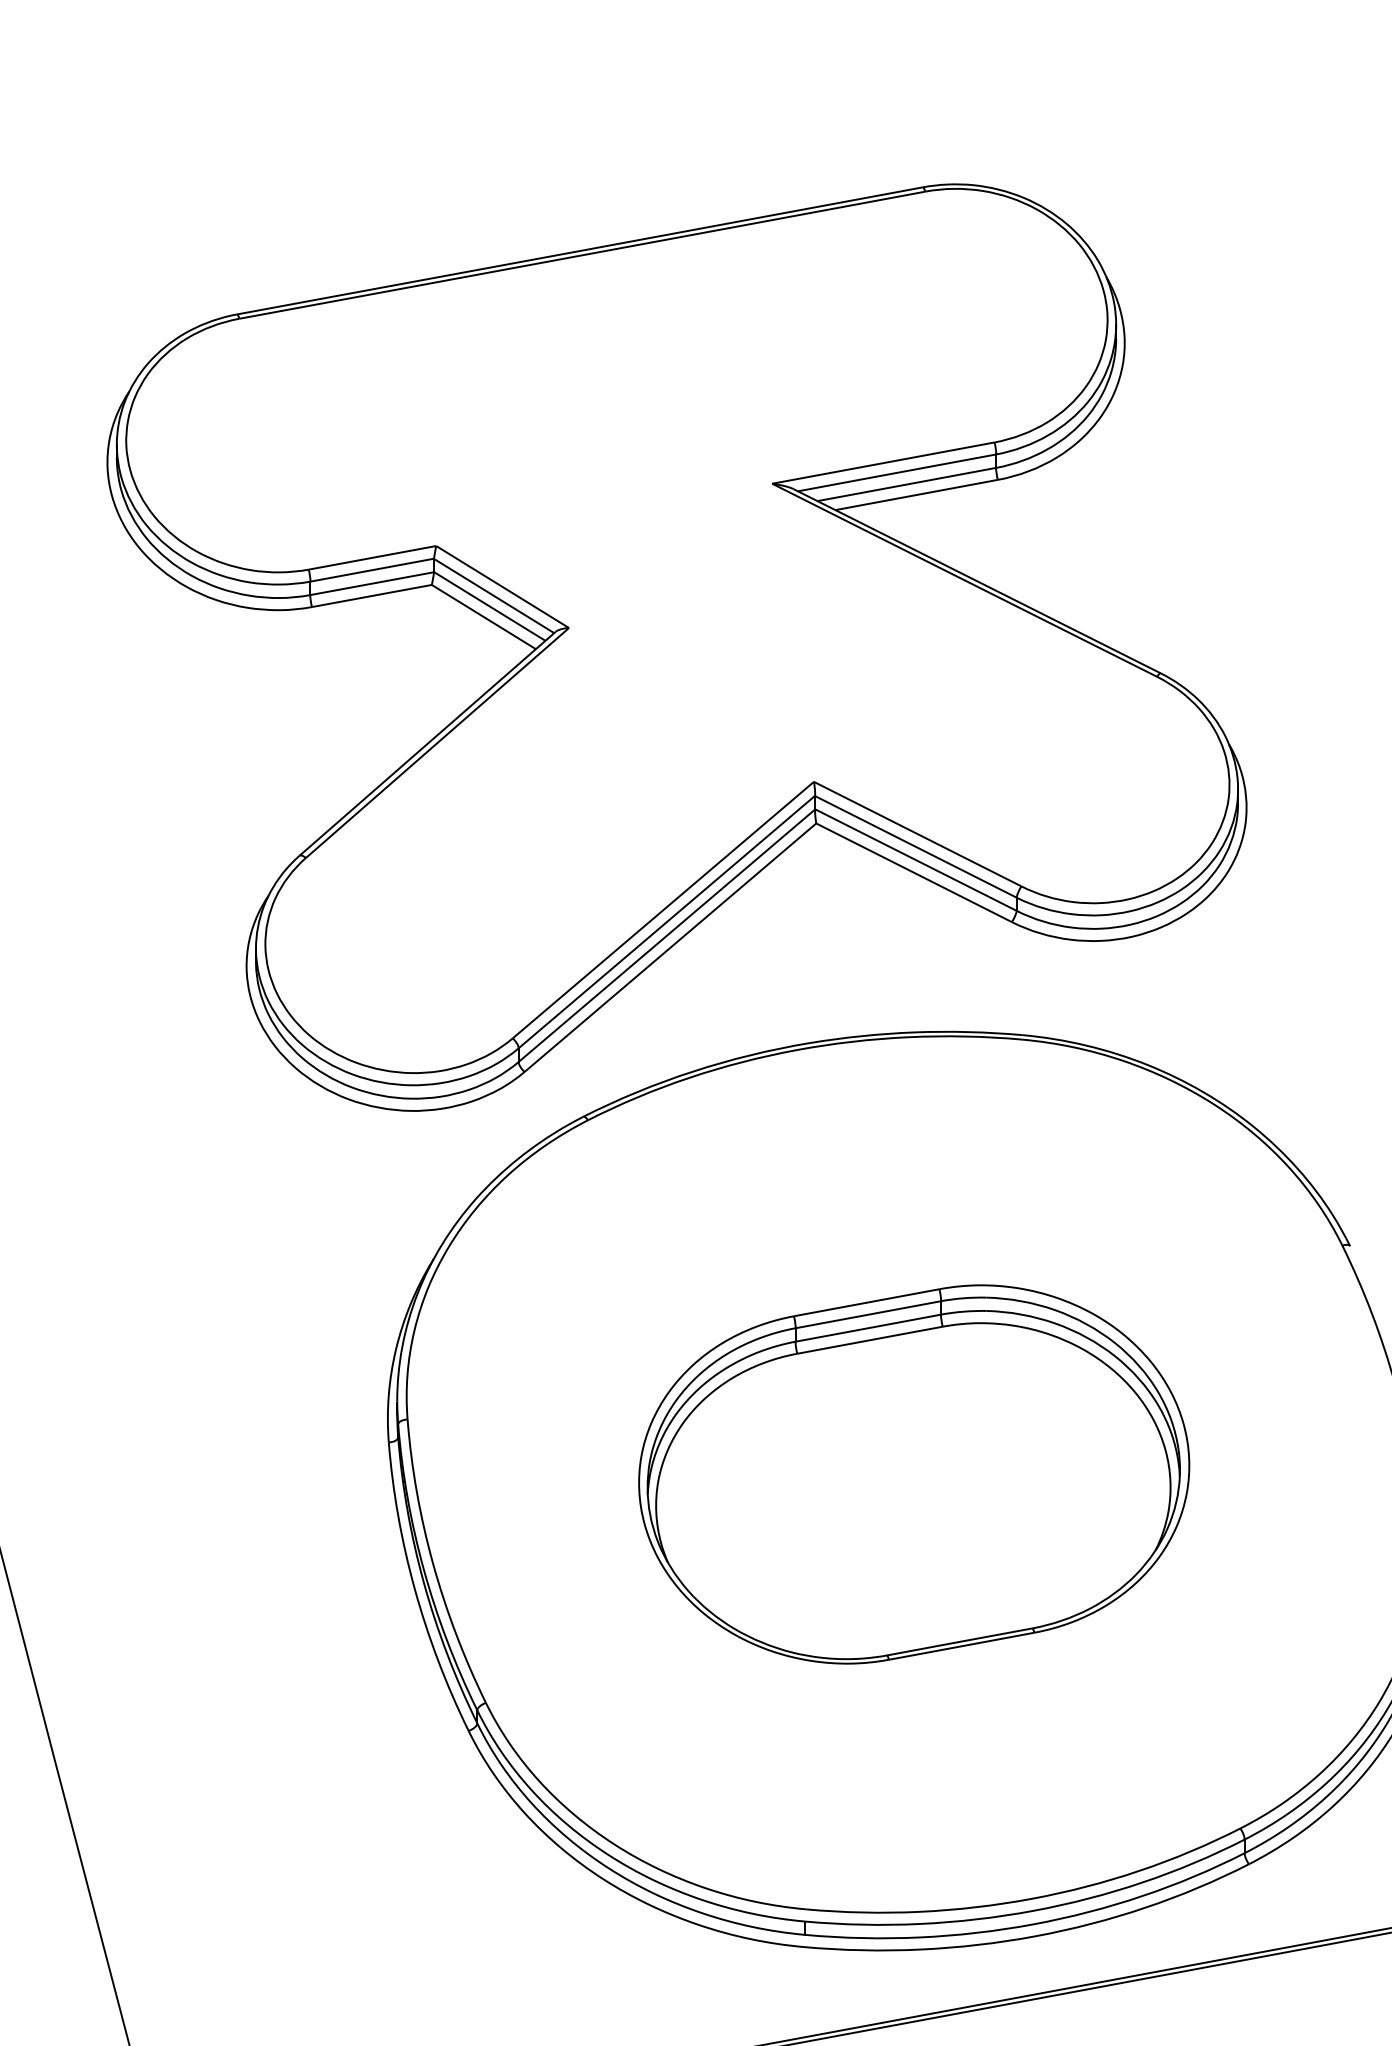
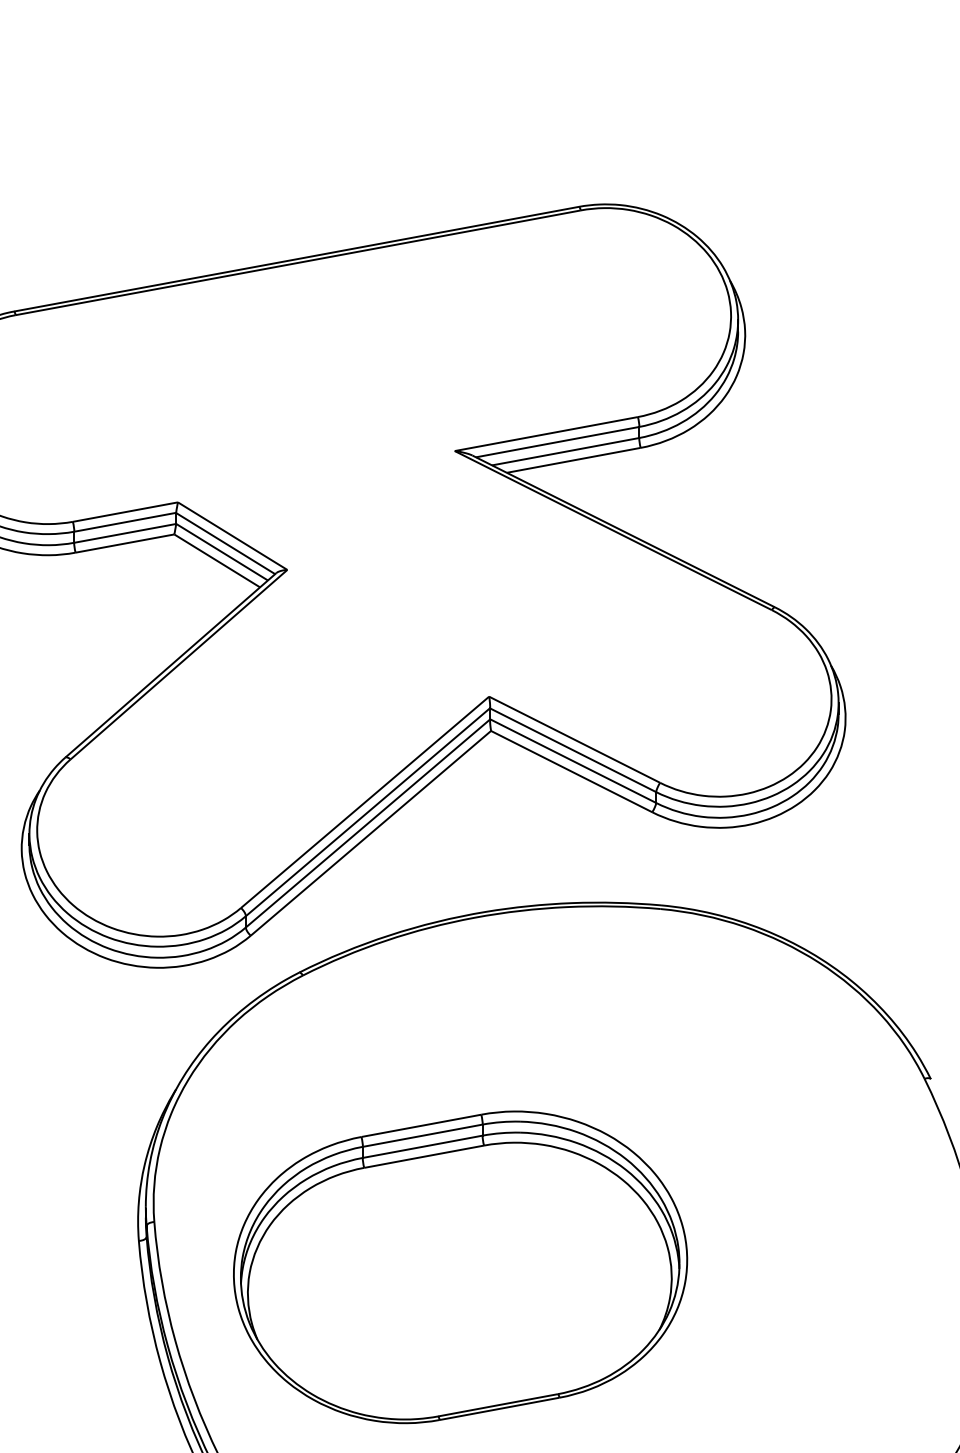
part: (914, 1474) -> (460, 1267), moved

